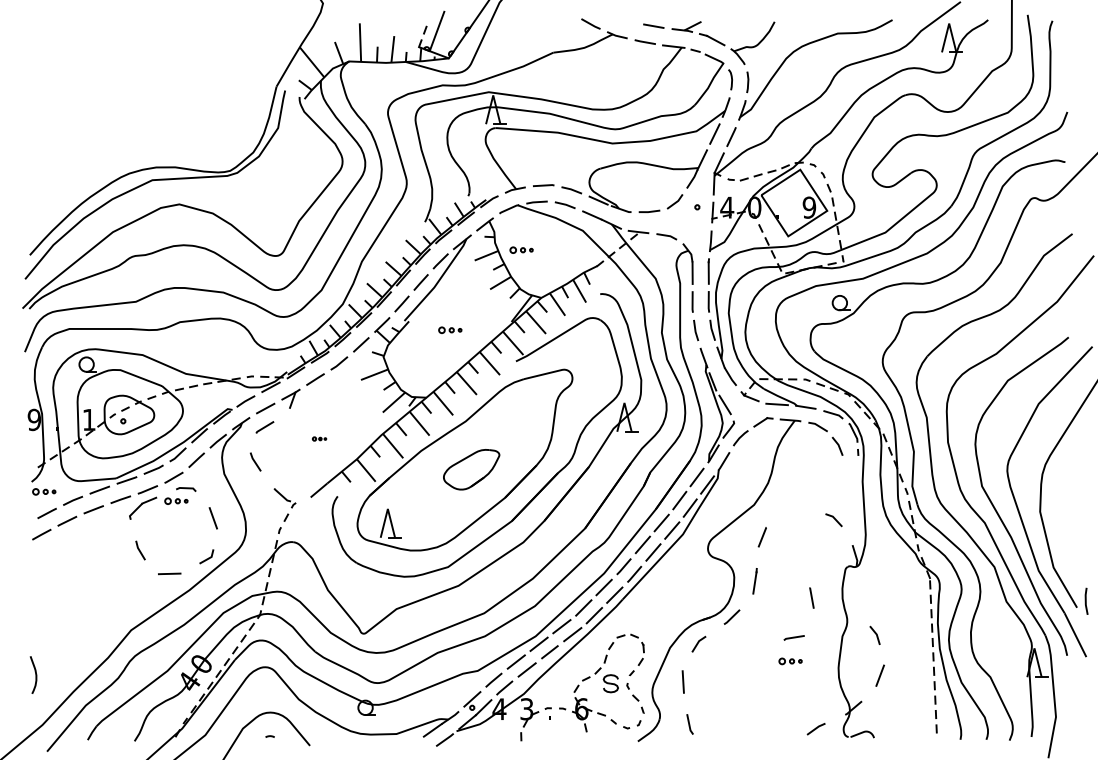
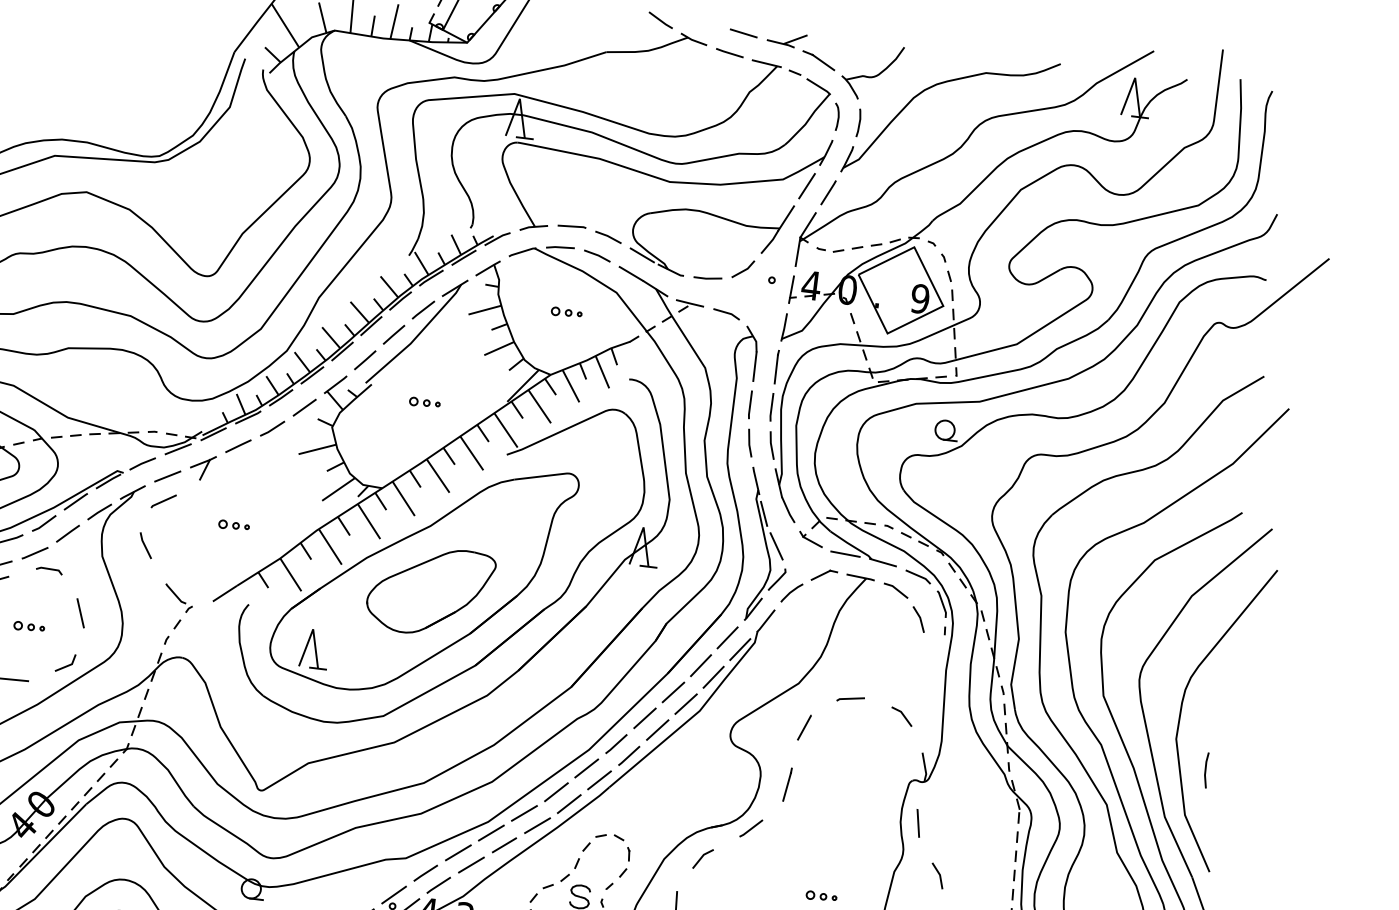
part: (521, 249) -> (566, 311), moved
part: (319, 438) -> (234, 524), size x1.67
part: (471, 469) -> (430, 590), size x1.67
part: (176, 500) -> (29, 626), moved
line: (811, 597) -> (917, 822), moved
line: (1086, 600) -> (1206, 769), moved
line: (793, 637) -> (849, 698), moved

